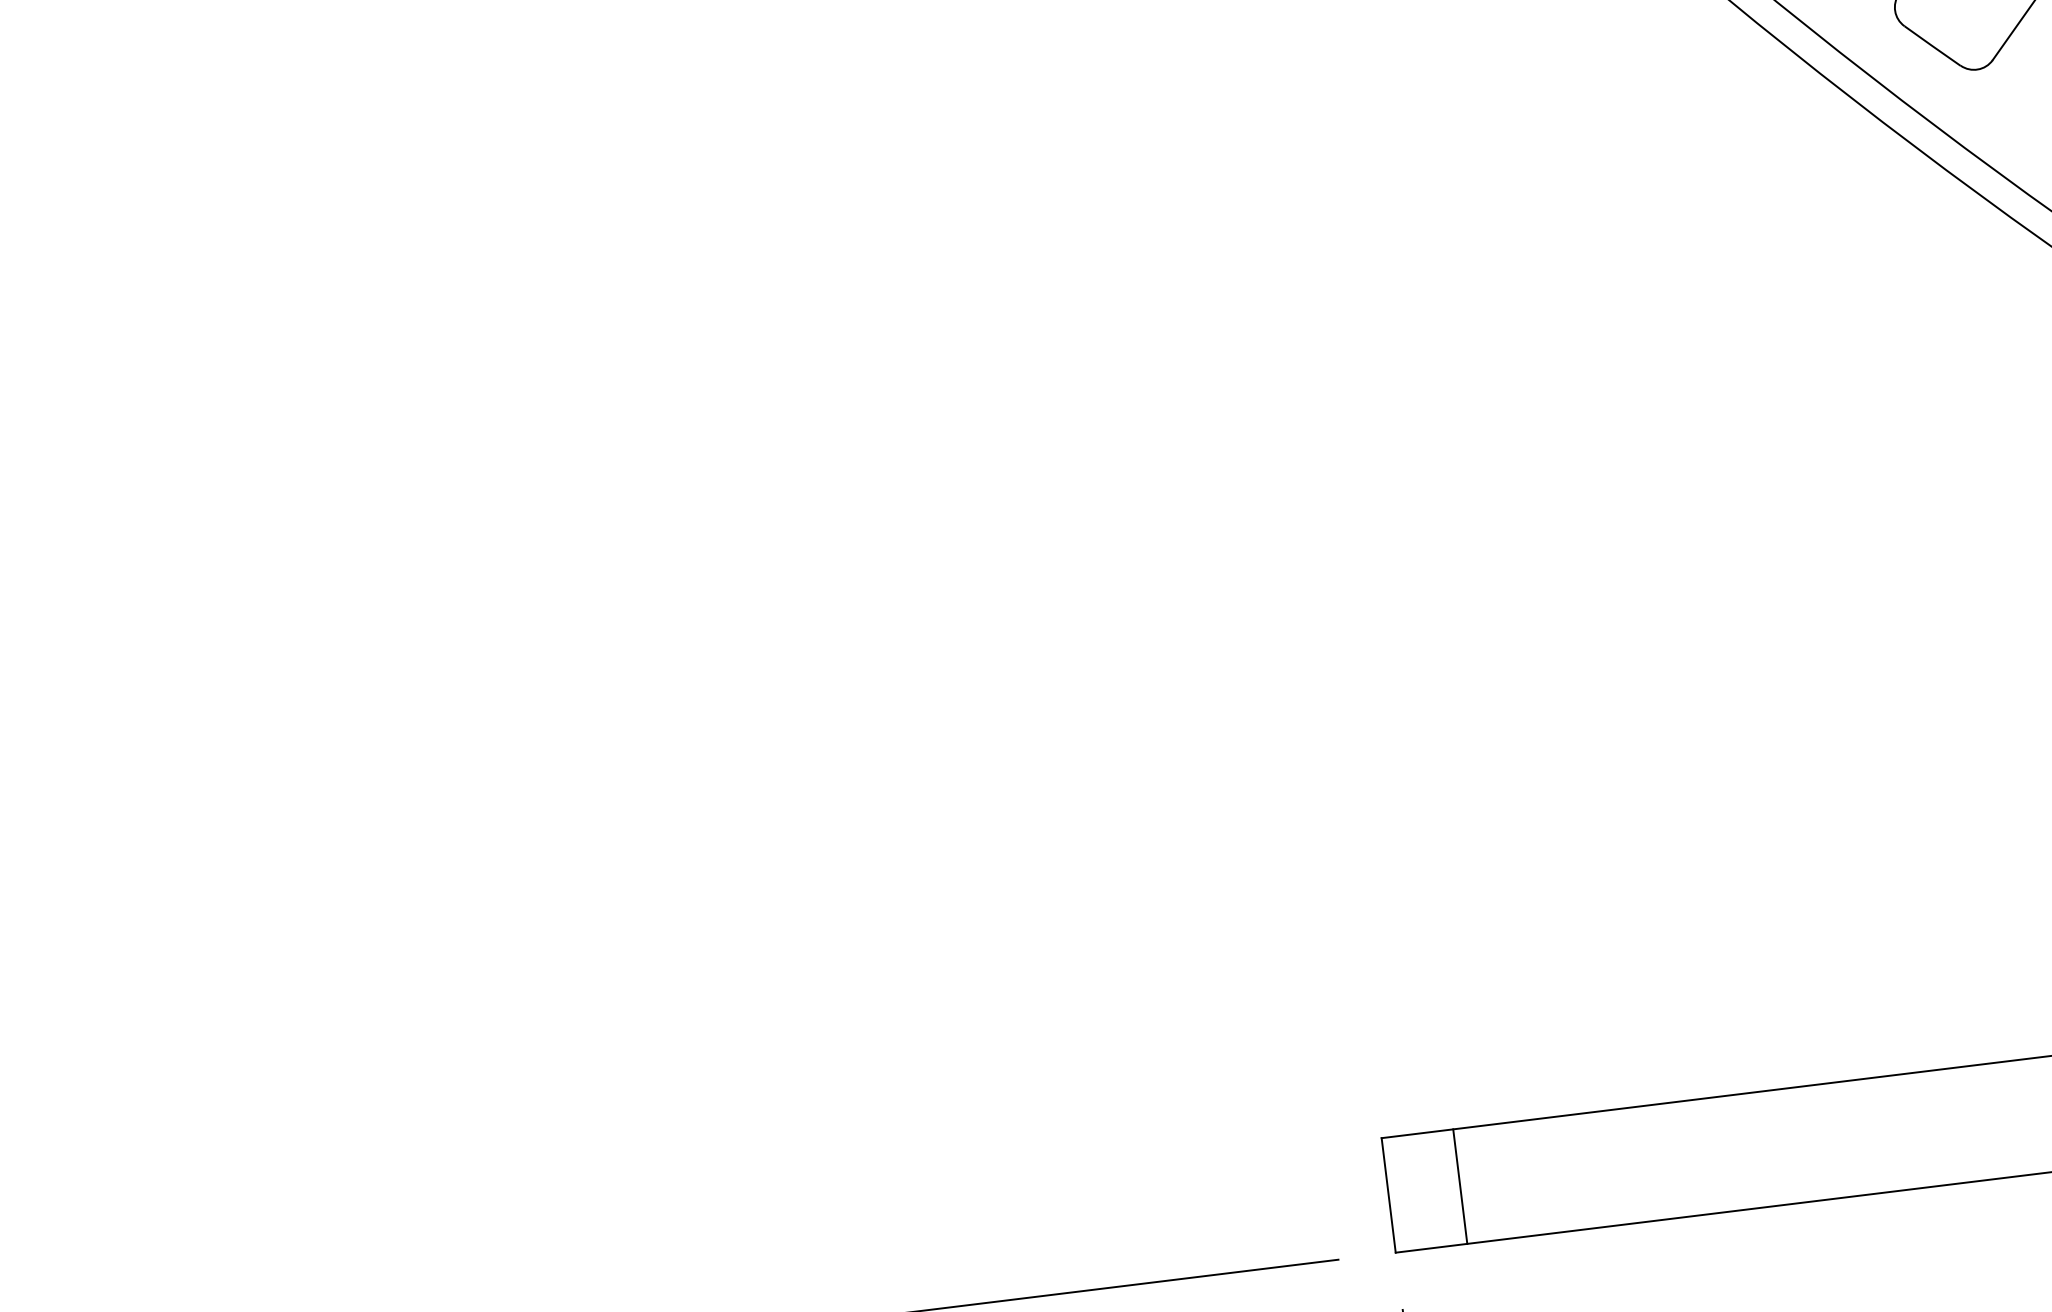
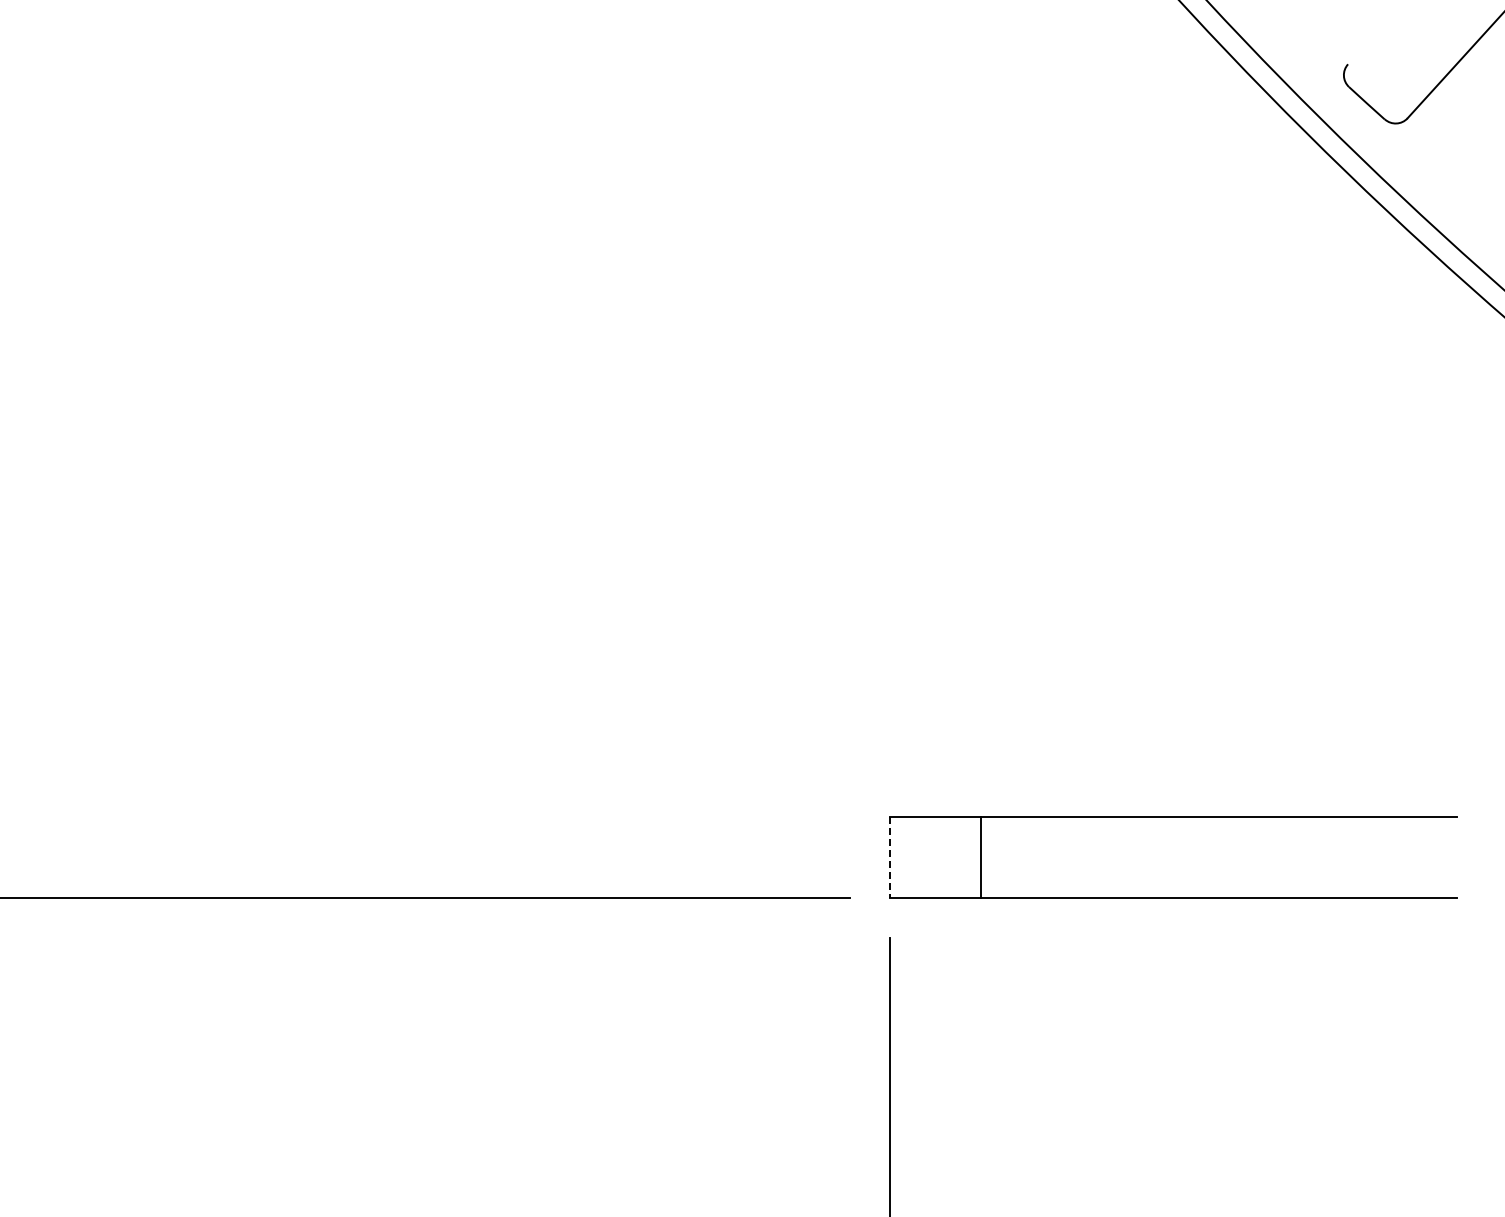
line: (1460, 1185) -> (980, 856), moved
line: (1389, 1195) -> (890, 857), solid -> dashed

